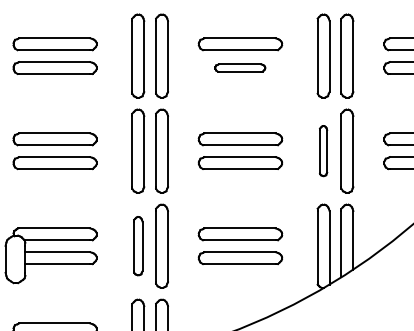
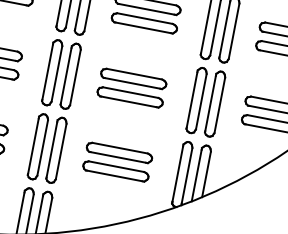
part: (239, 67) -> (143, 22), size x1.67
part: (323, 150) -> (196, 99), size x1.67
part: (138, 245) -> (38, 146), size x1.43

